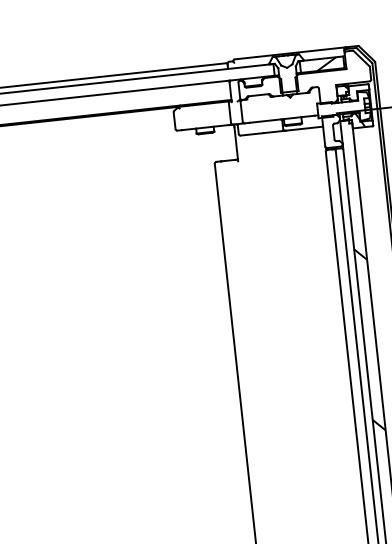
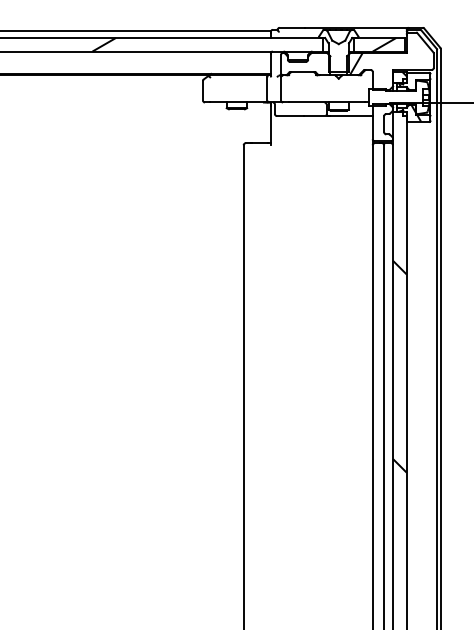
hatch: (303, 83) -> (355, 63), added
hatch: (85, 90) -> (104, 44), added

